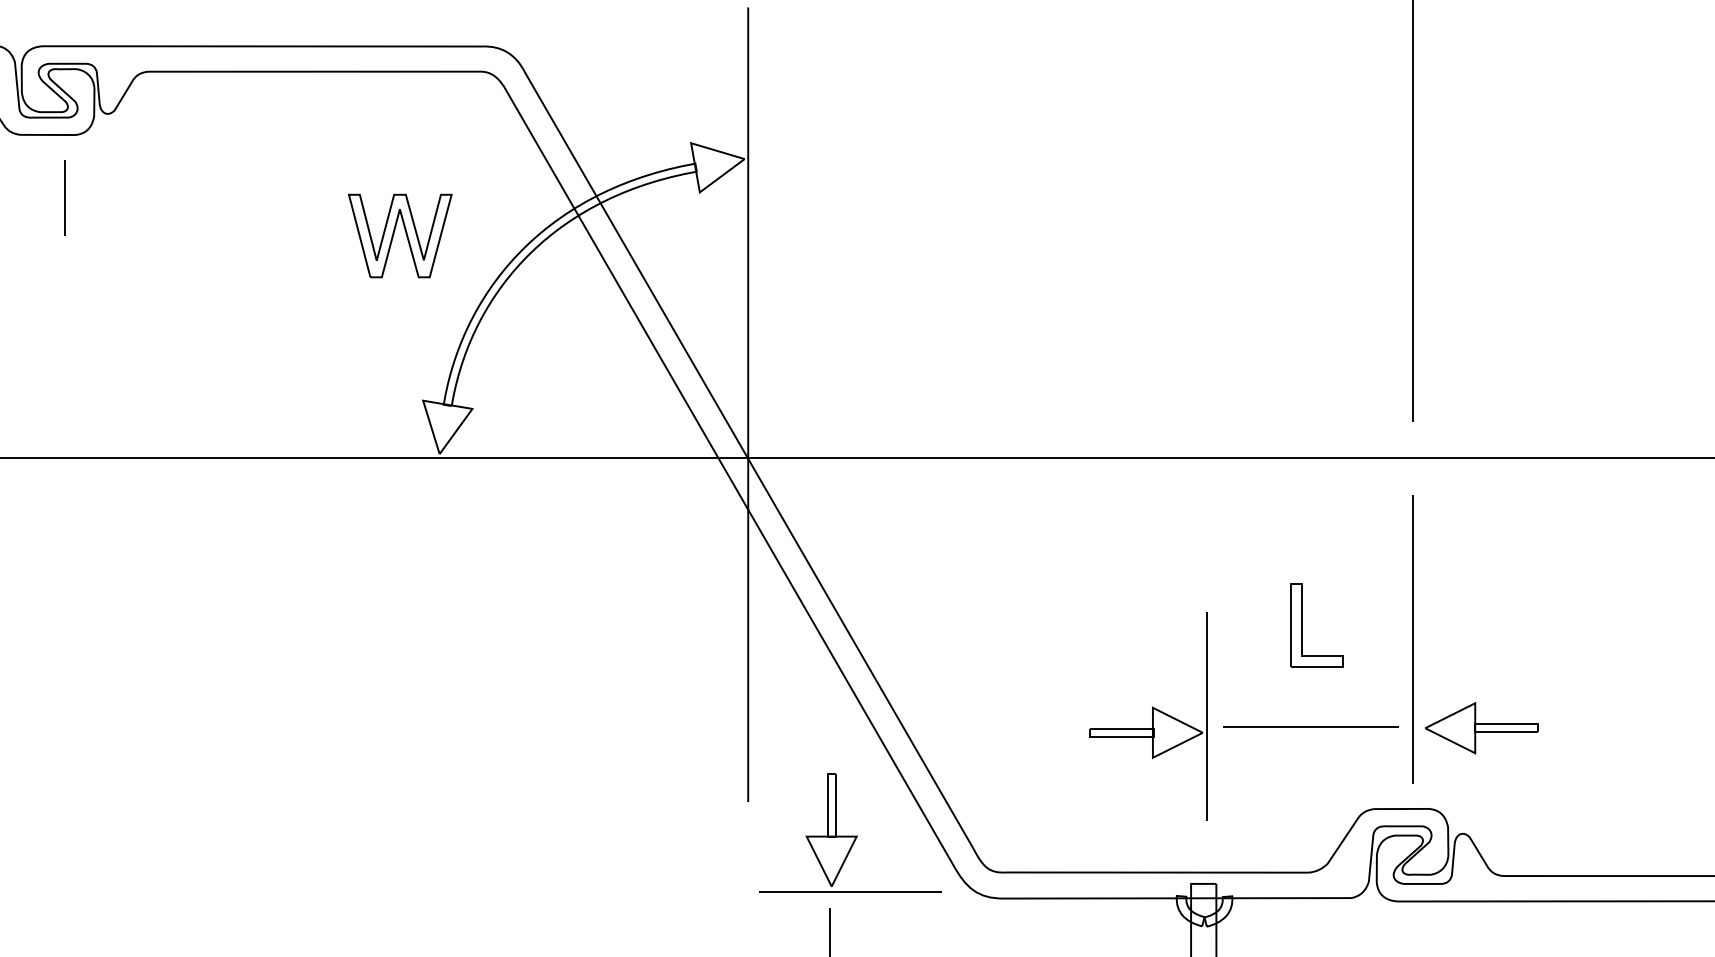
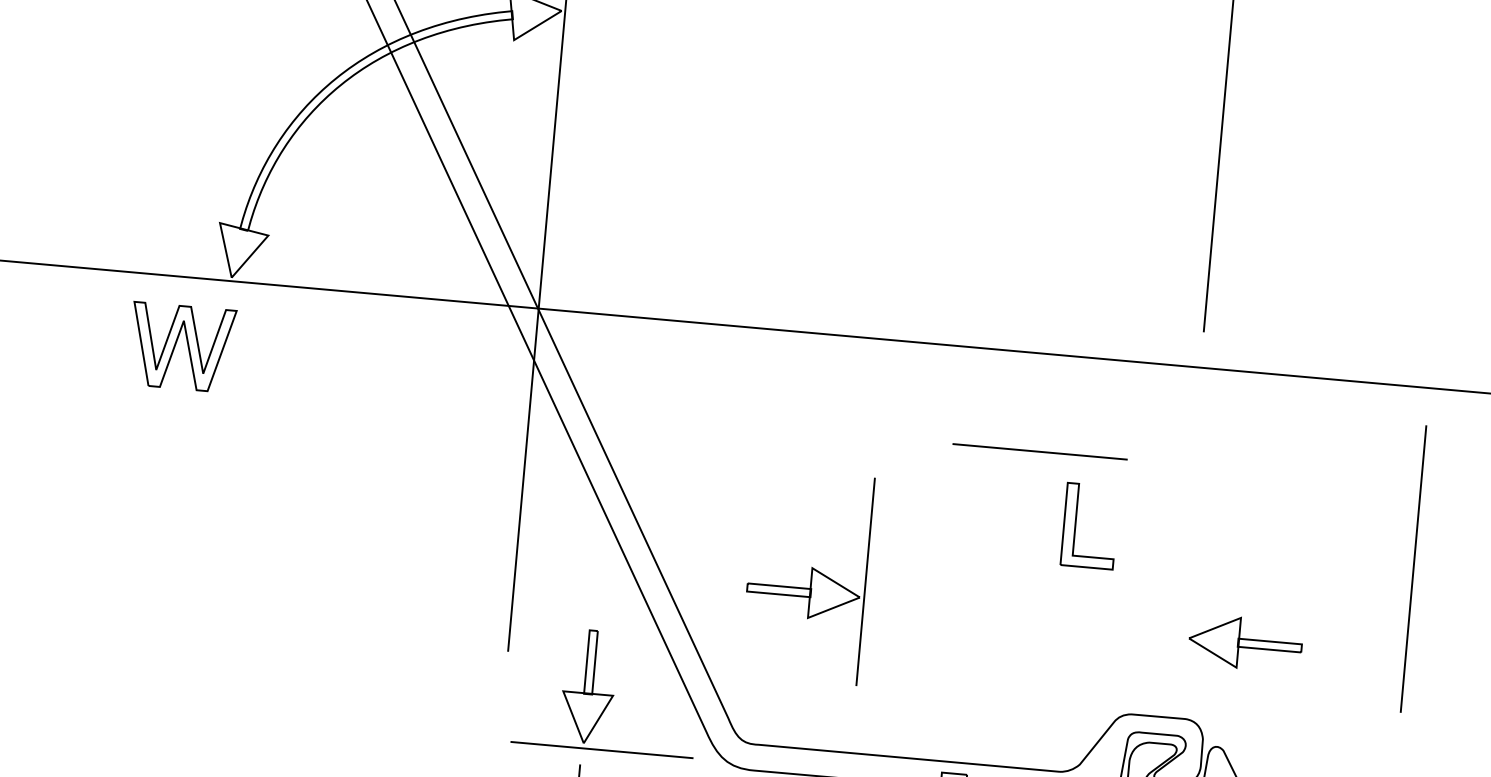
part: (400, 235) -> (182, 346), moved
line: (1412, 639) -> (1413, 569), moved
part: (1148, 716) -> (807, 576), moved
line: (1310, 726) -> (1039, 451), moved

